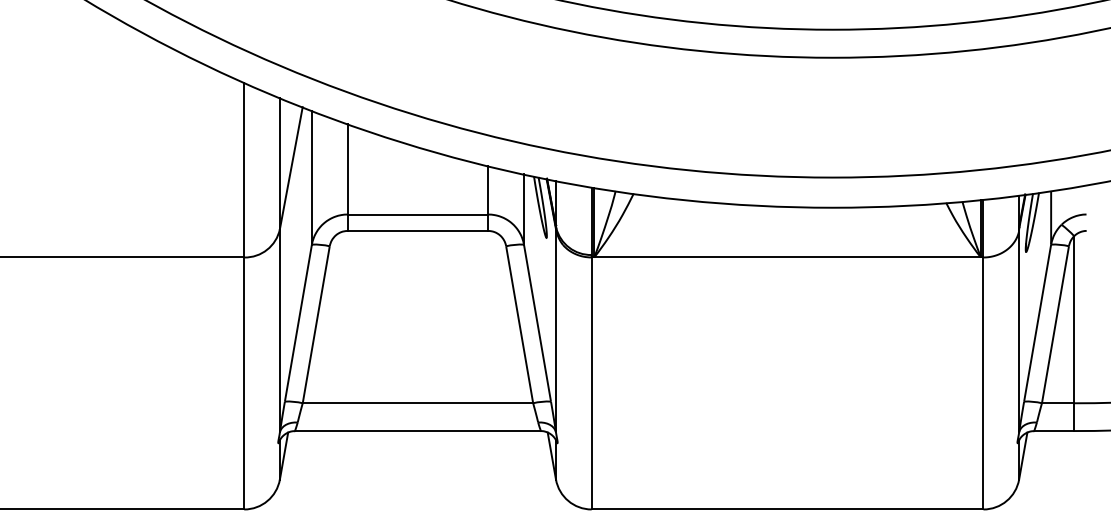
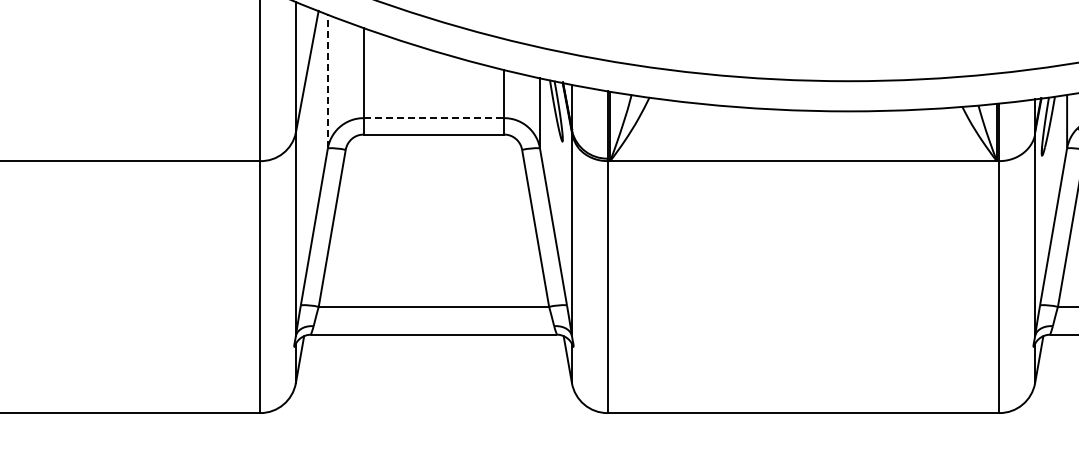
line: (311, 177) -> (327, 81), solid -> dashed
line: (418, 214) -> (434, 118), solid -> dashed

